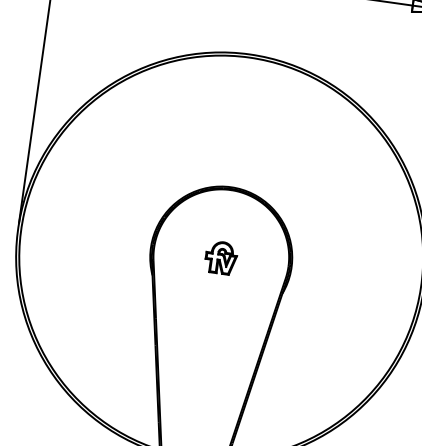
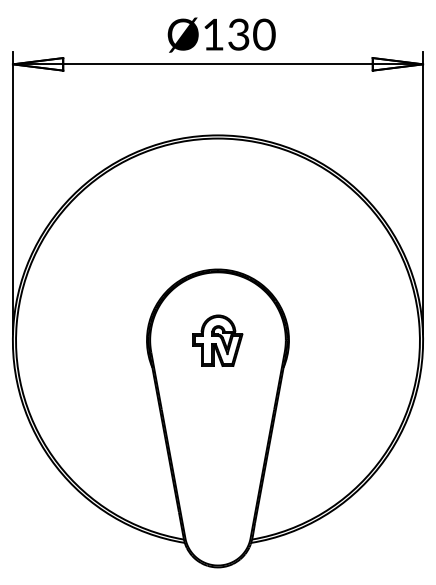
part: (221, 257) -> (218, 340), size x1.6

